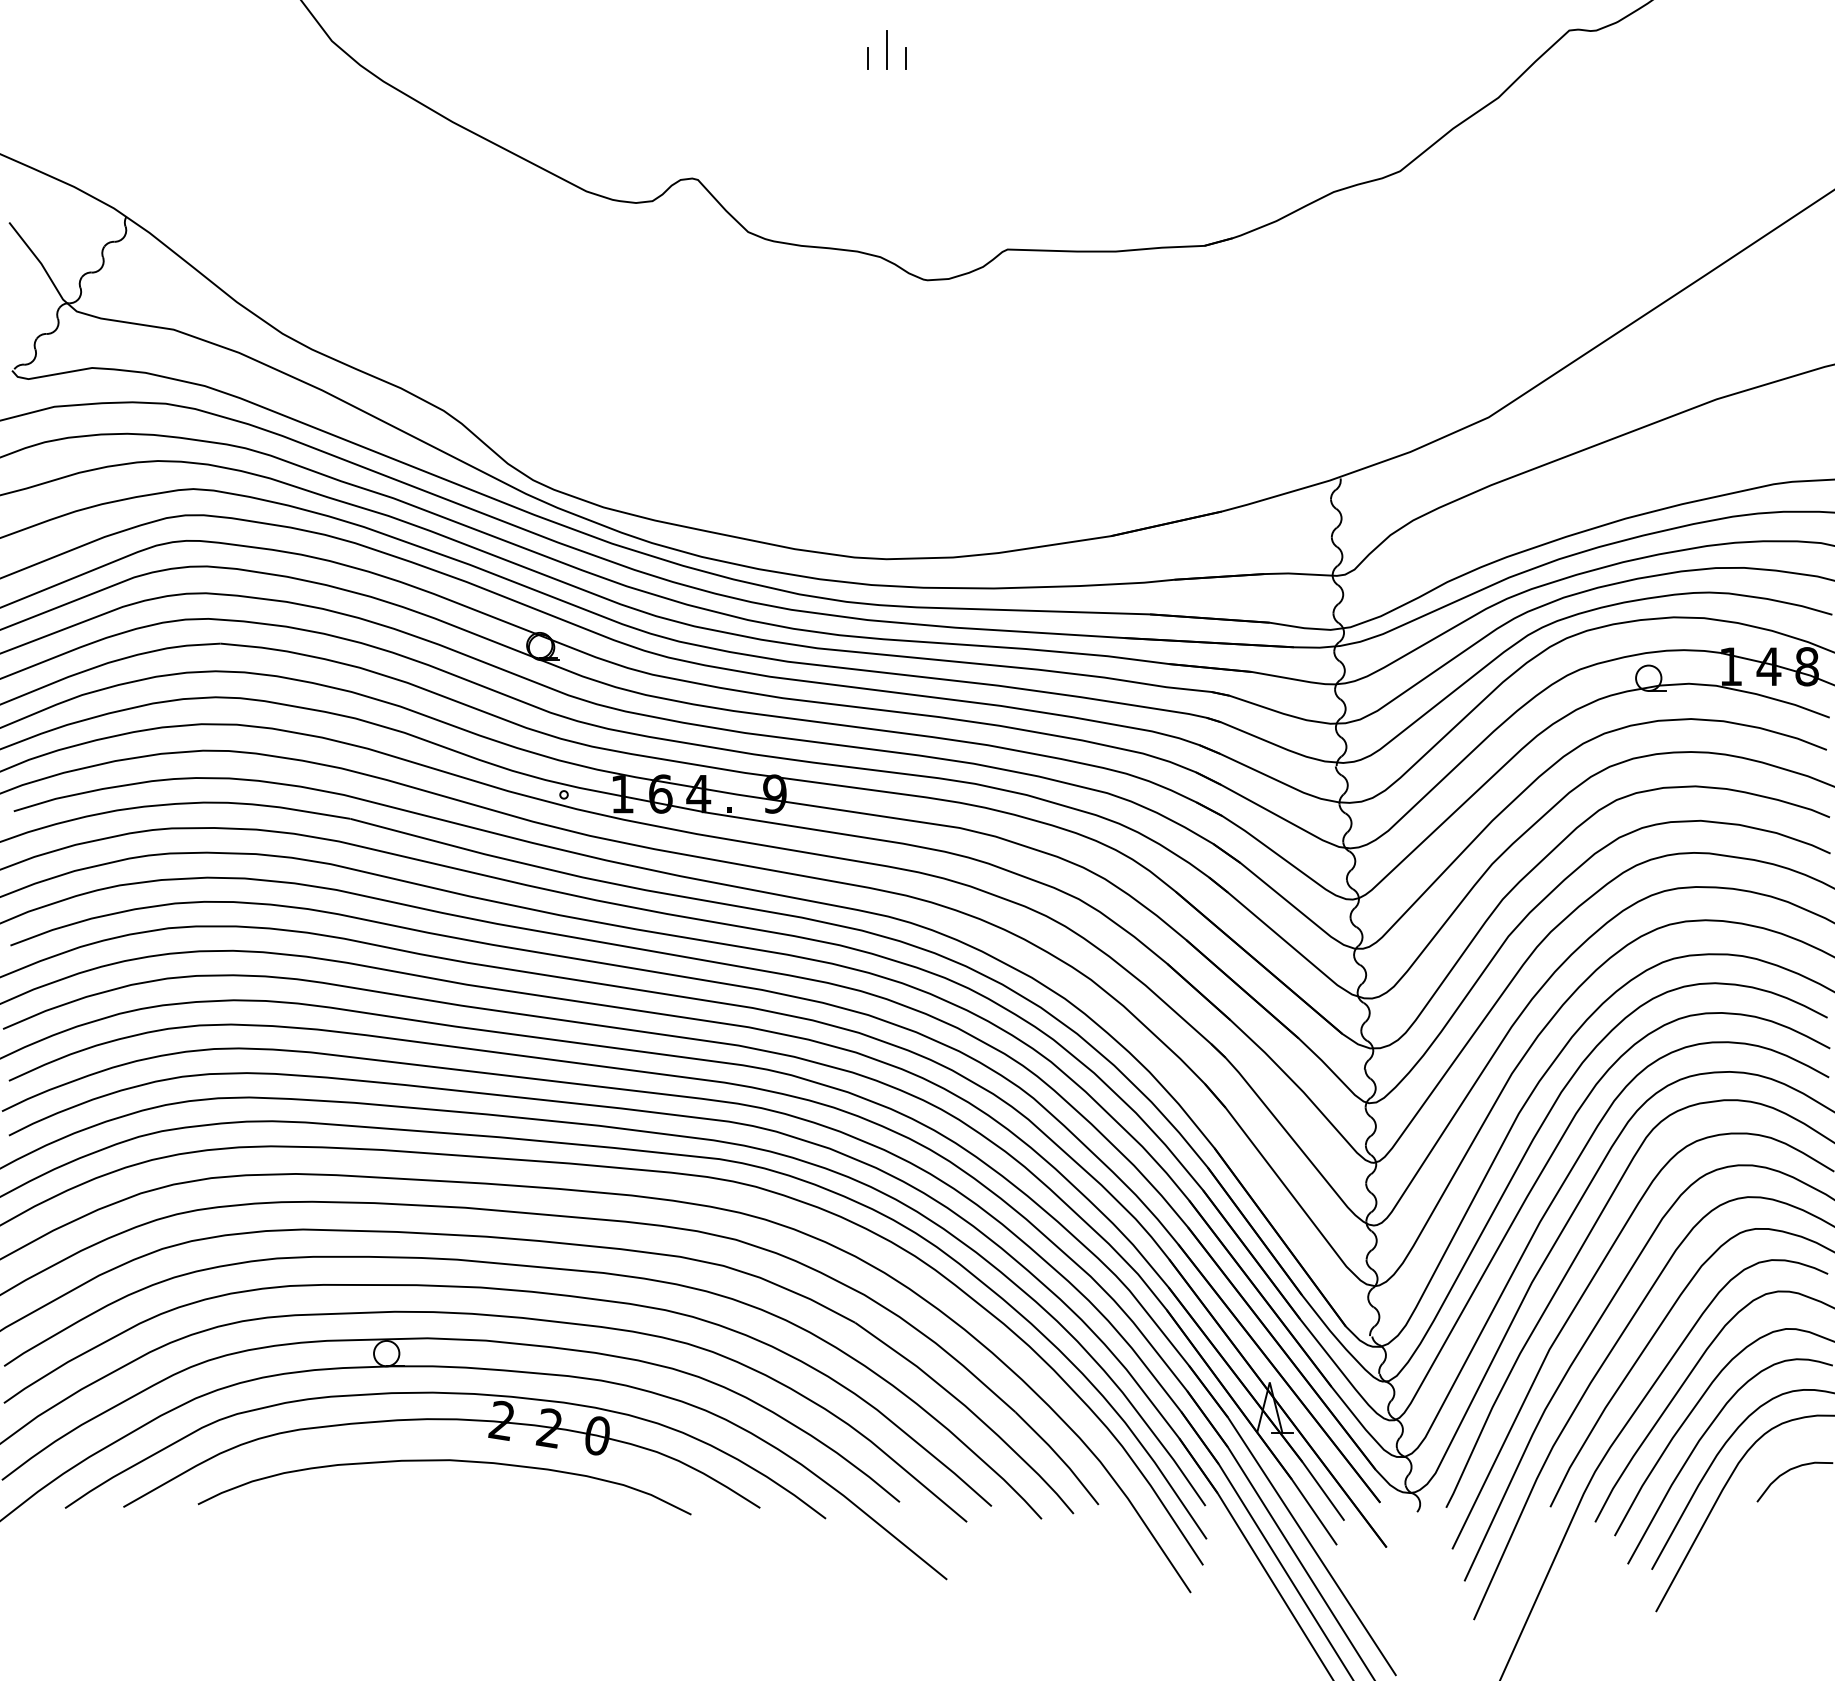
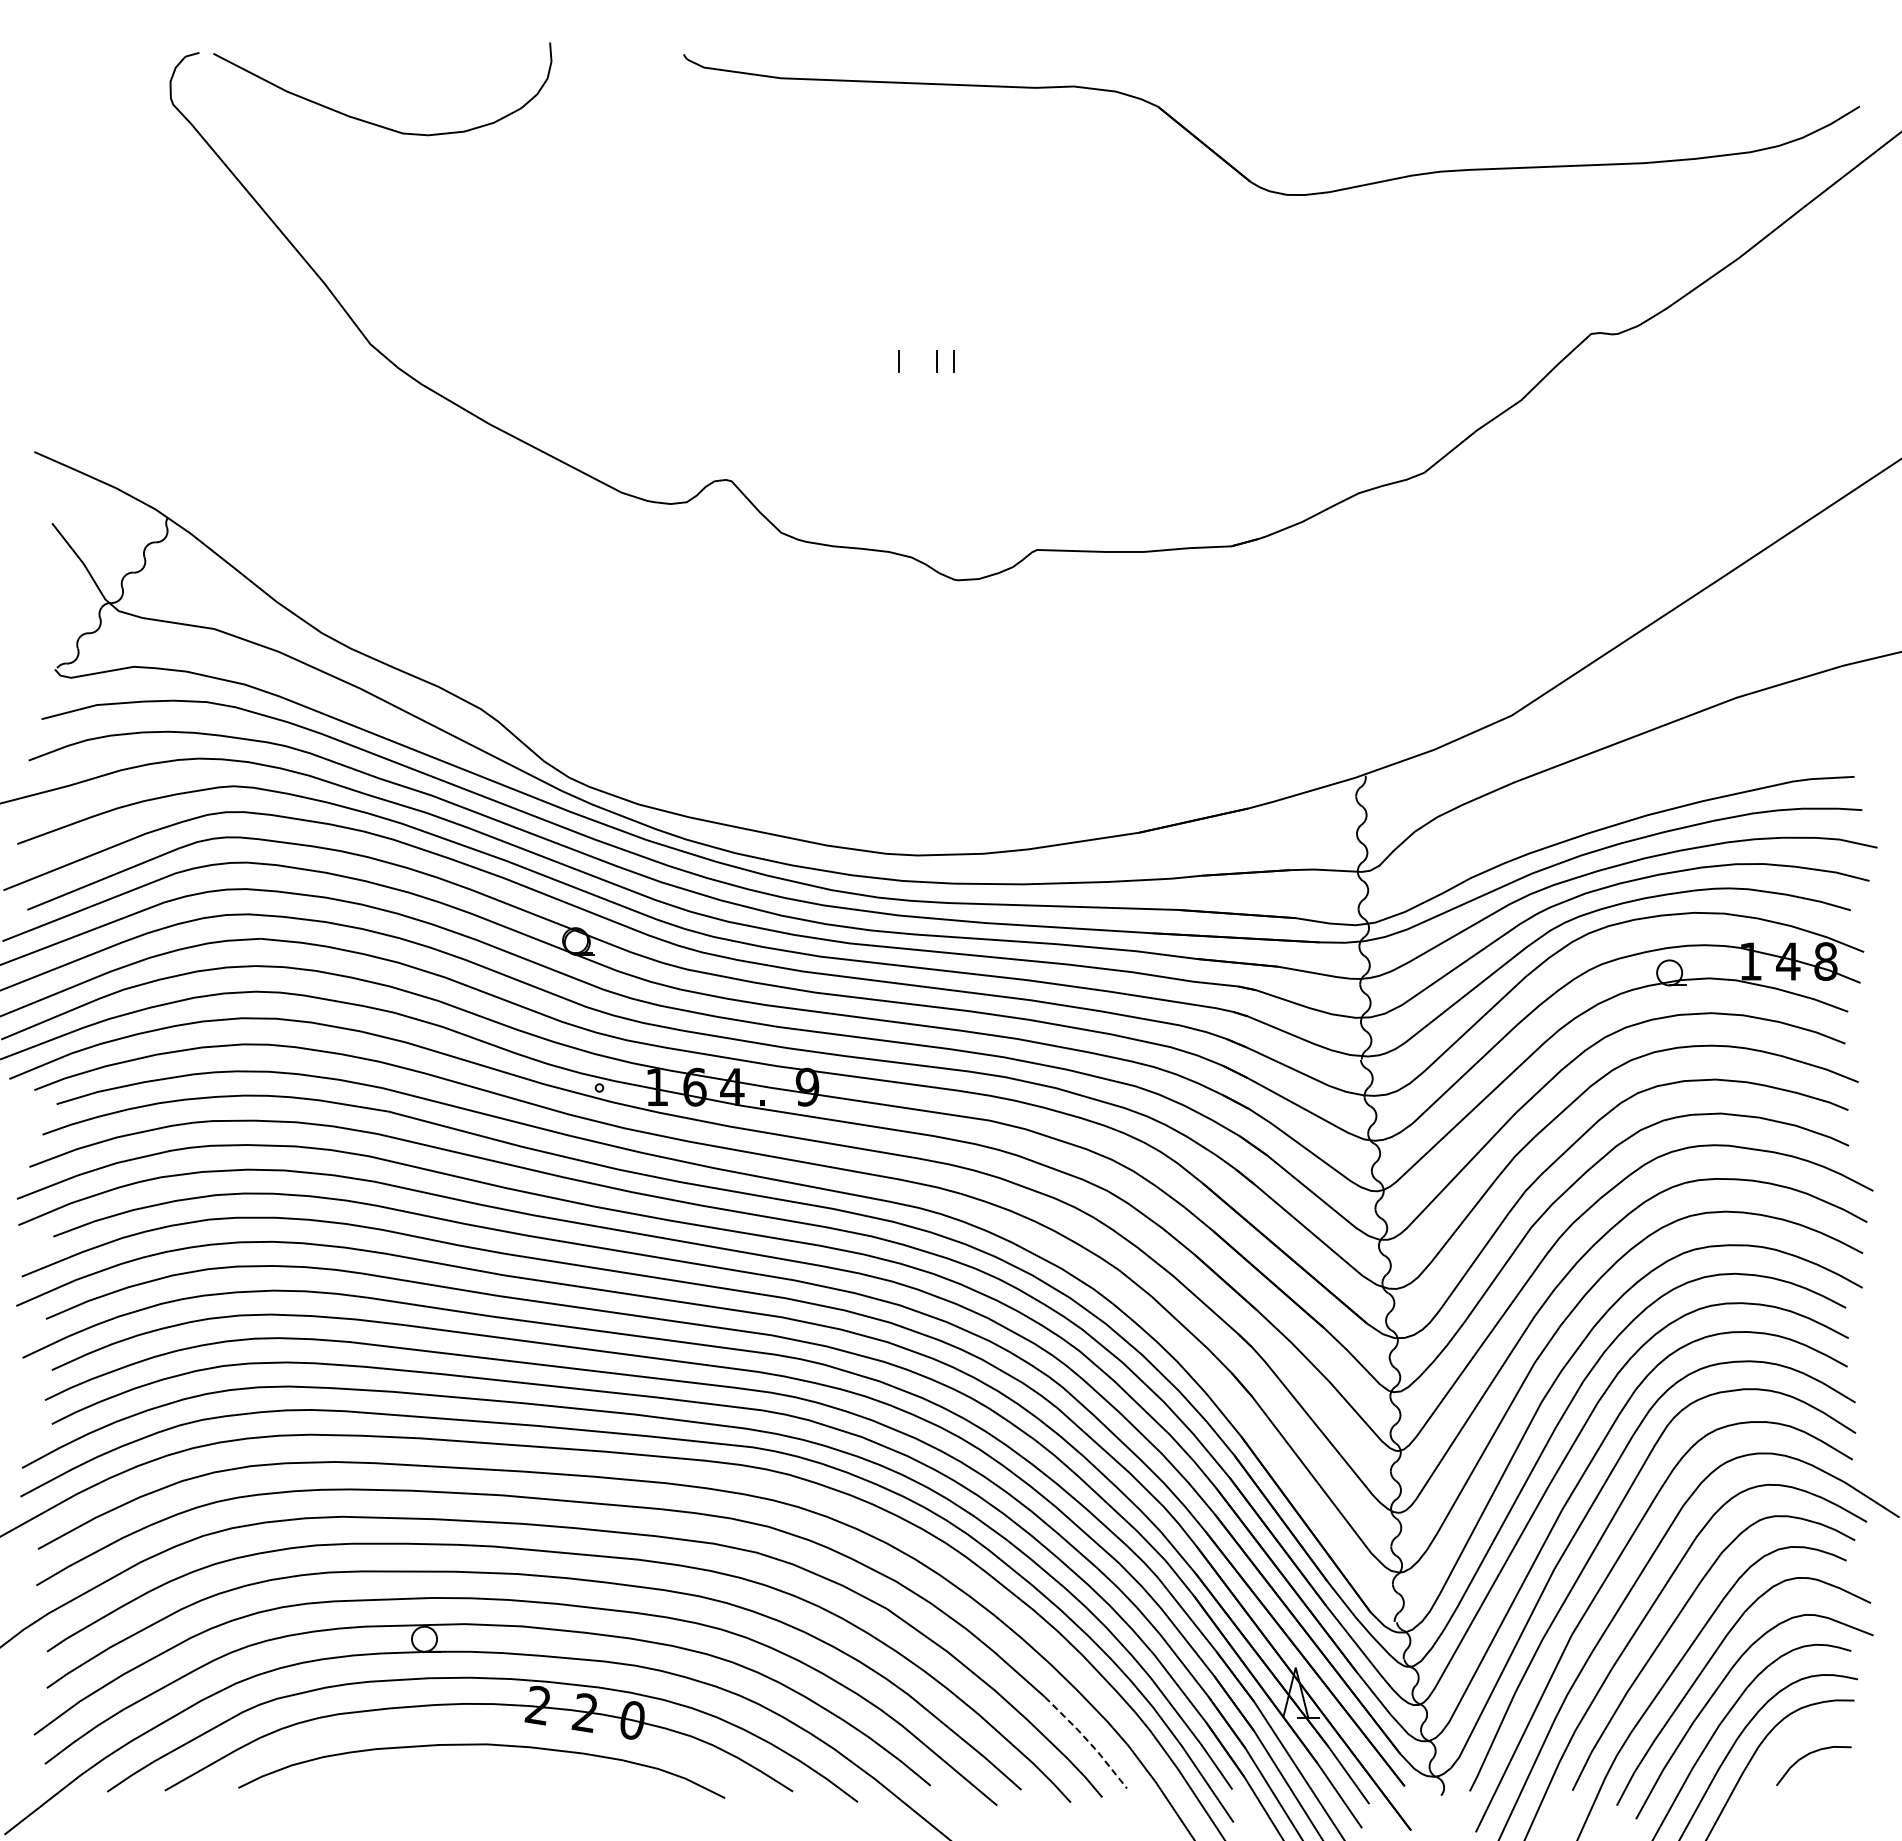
line: (886, 49) -> (917, 352), removed
line: (922, 58) -> (953, 361), added
line: (1058, 1456) -> (1087, 1740), solid -> dashed

